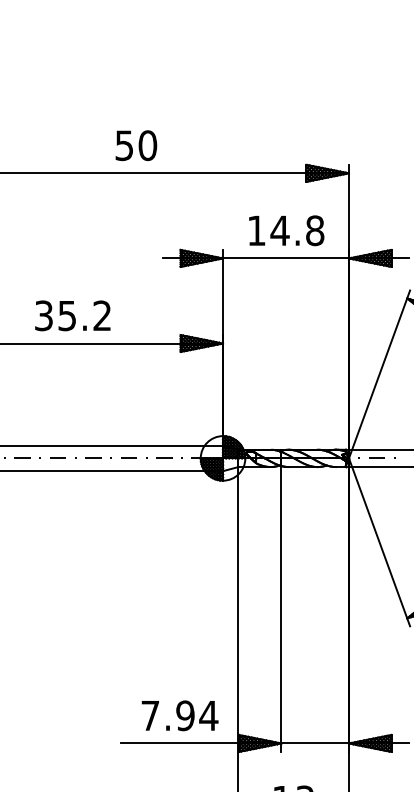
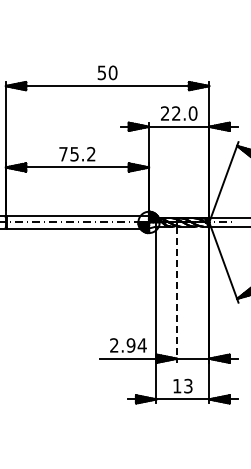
text: (286, 230) -> (179, 113), 14.8 -> 22.0
text: (44, 316) -> (63, 154), 35.2 -> 75.2
line: (280, 611) -> (176, 295), solid -> dashed
text: (150, 715) -> (114, 345), 7.94 -> 2.94

